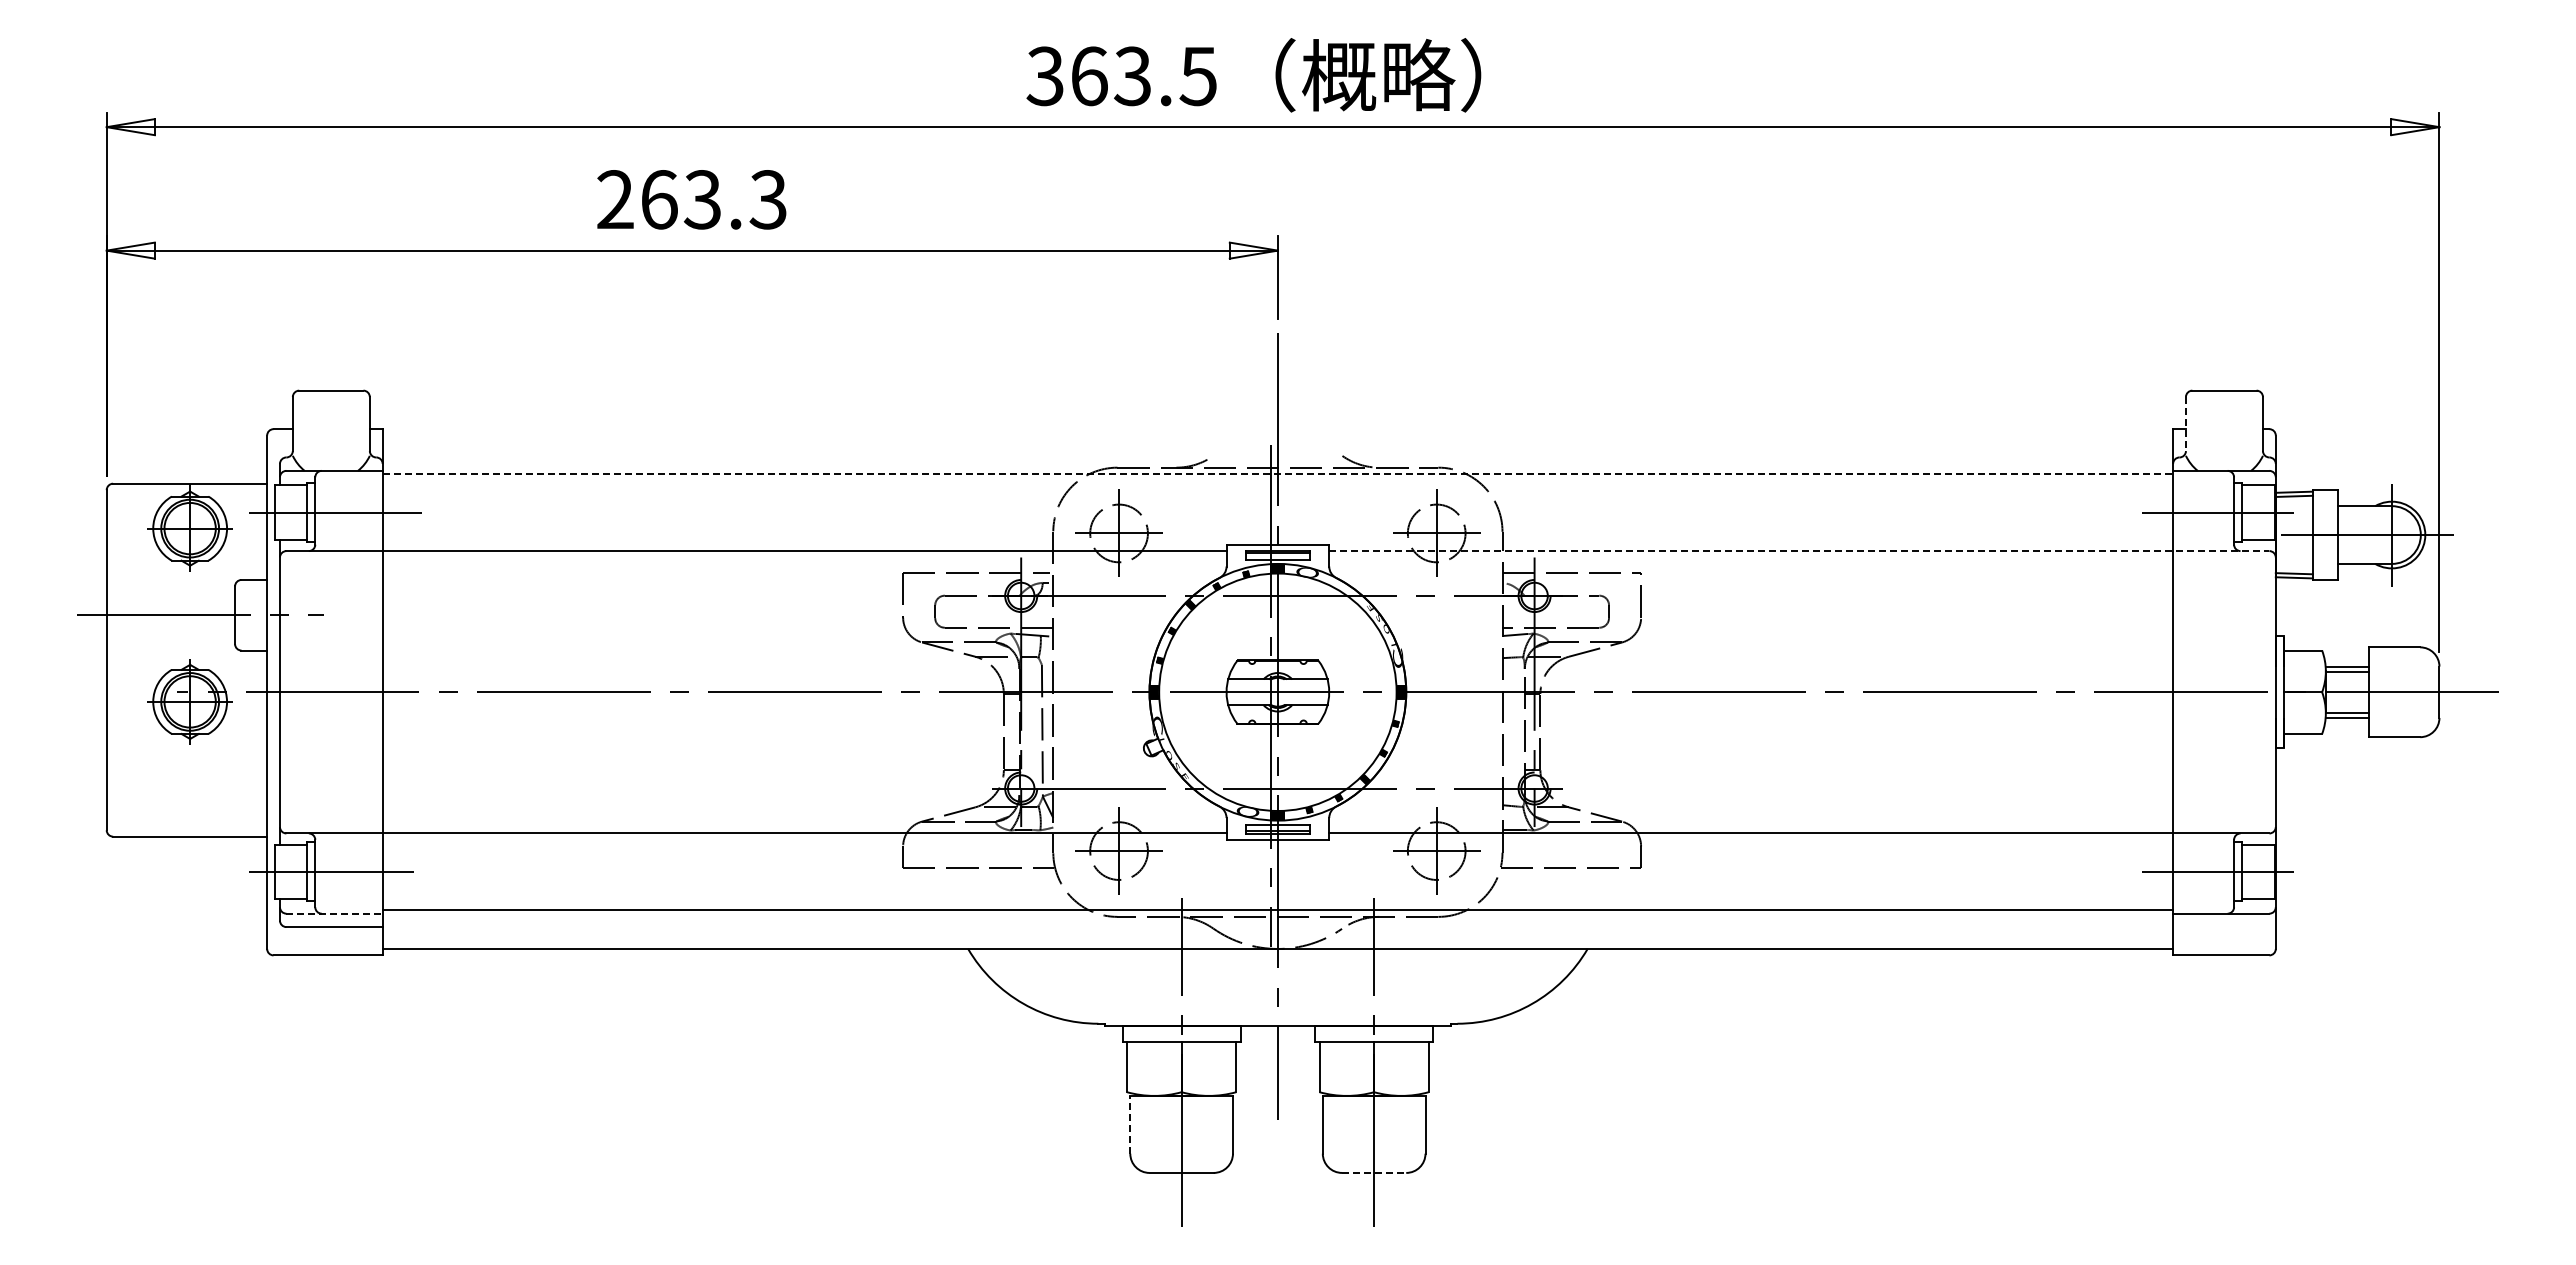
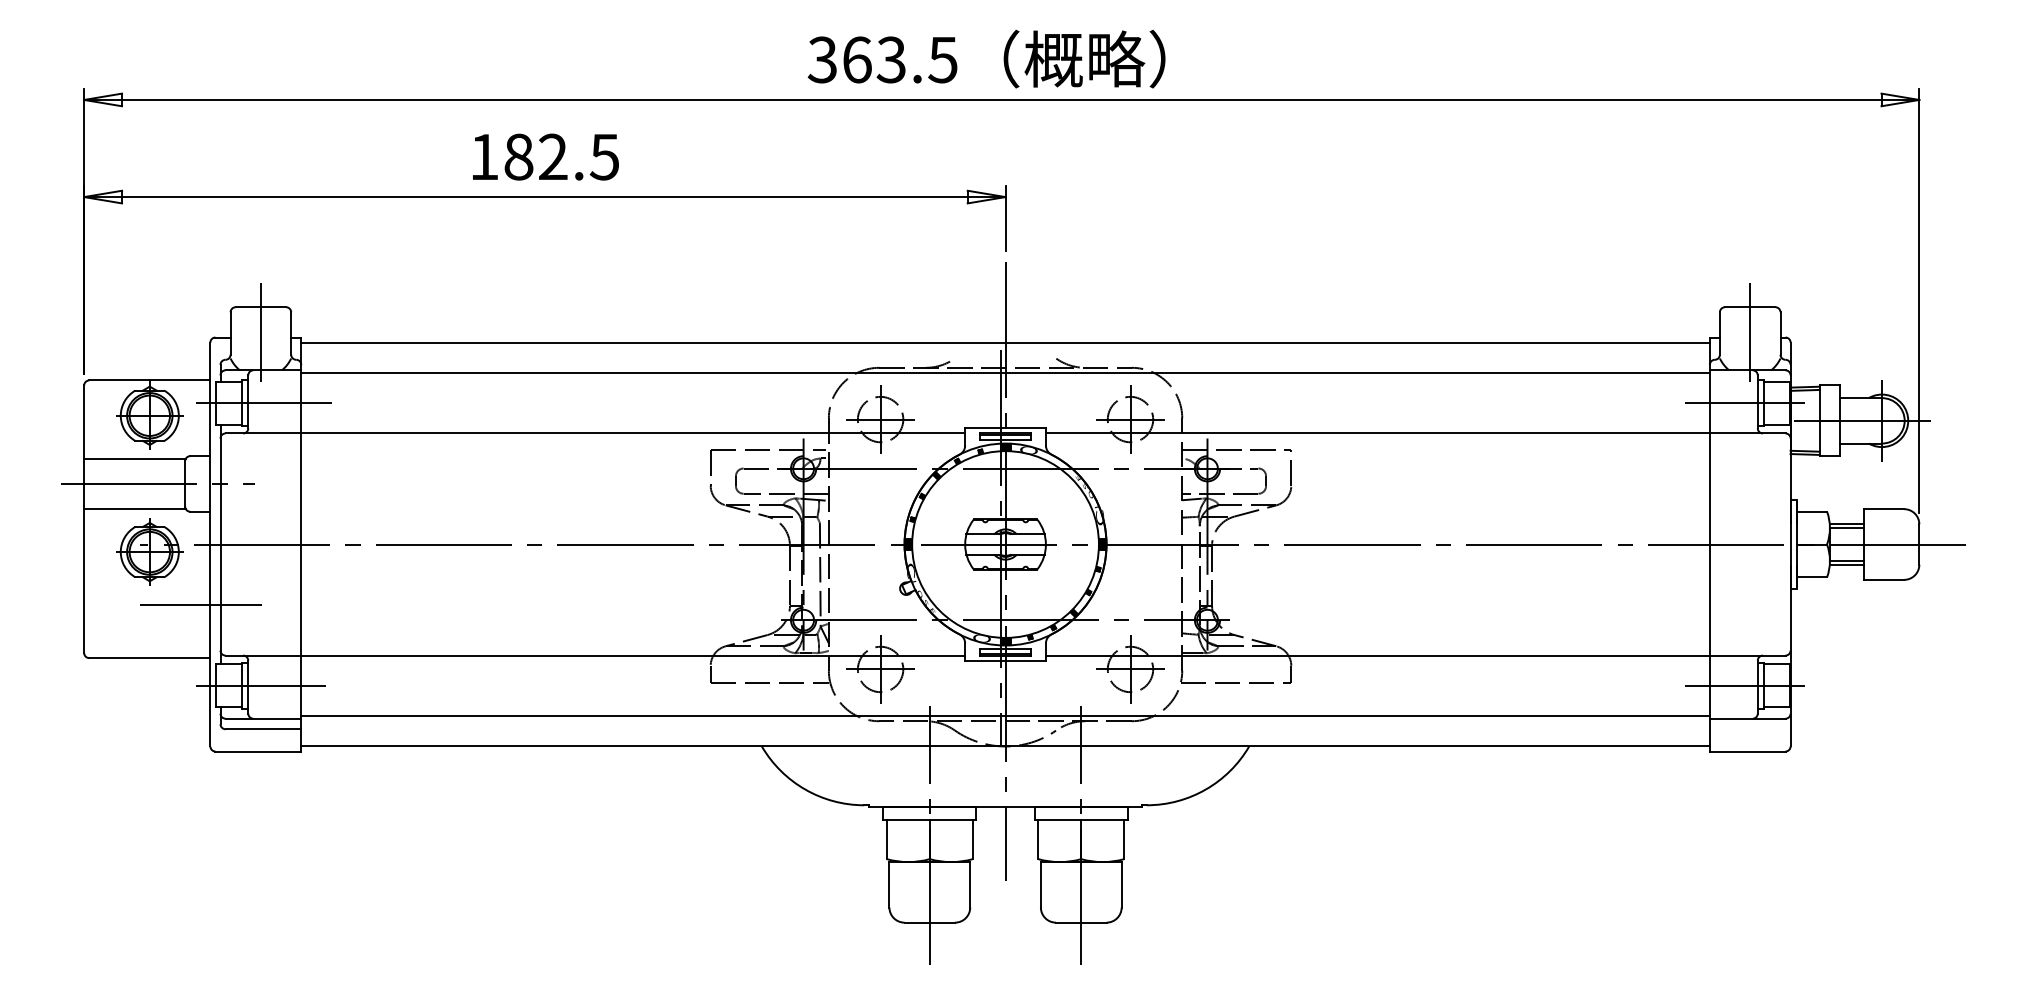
text: (691, 199) -> (544, 156), 263.3 -> 182.5
line: (331, 422) -> (261, 332), added
line: (2224, 422) -> (1750, 332), added
line: (2185, 424) -> (1719, 333), dashed -> solid
line: (1277, 435) -> (1005, 342), added
line: (1278, 474) -> (1006, 373), dashed -> solid
line: (1799, 551) -> (1415, 433), dashed -> solid
line: (170, 583) -> (134, 458), added
line: (170, 646) -> (134, 508), added
line: (254, 769) -> (200, 605), added
line: (335, 913) -> (264, 718), dashed -> solid
line: (1130, 1124) -> (889, 884), dashed -> solid
line: (1374, 1172) -> (1081, 922), dashed -> solid

